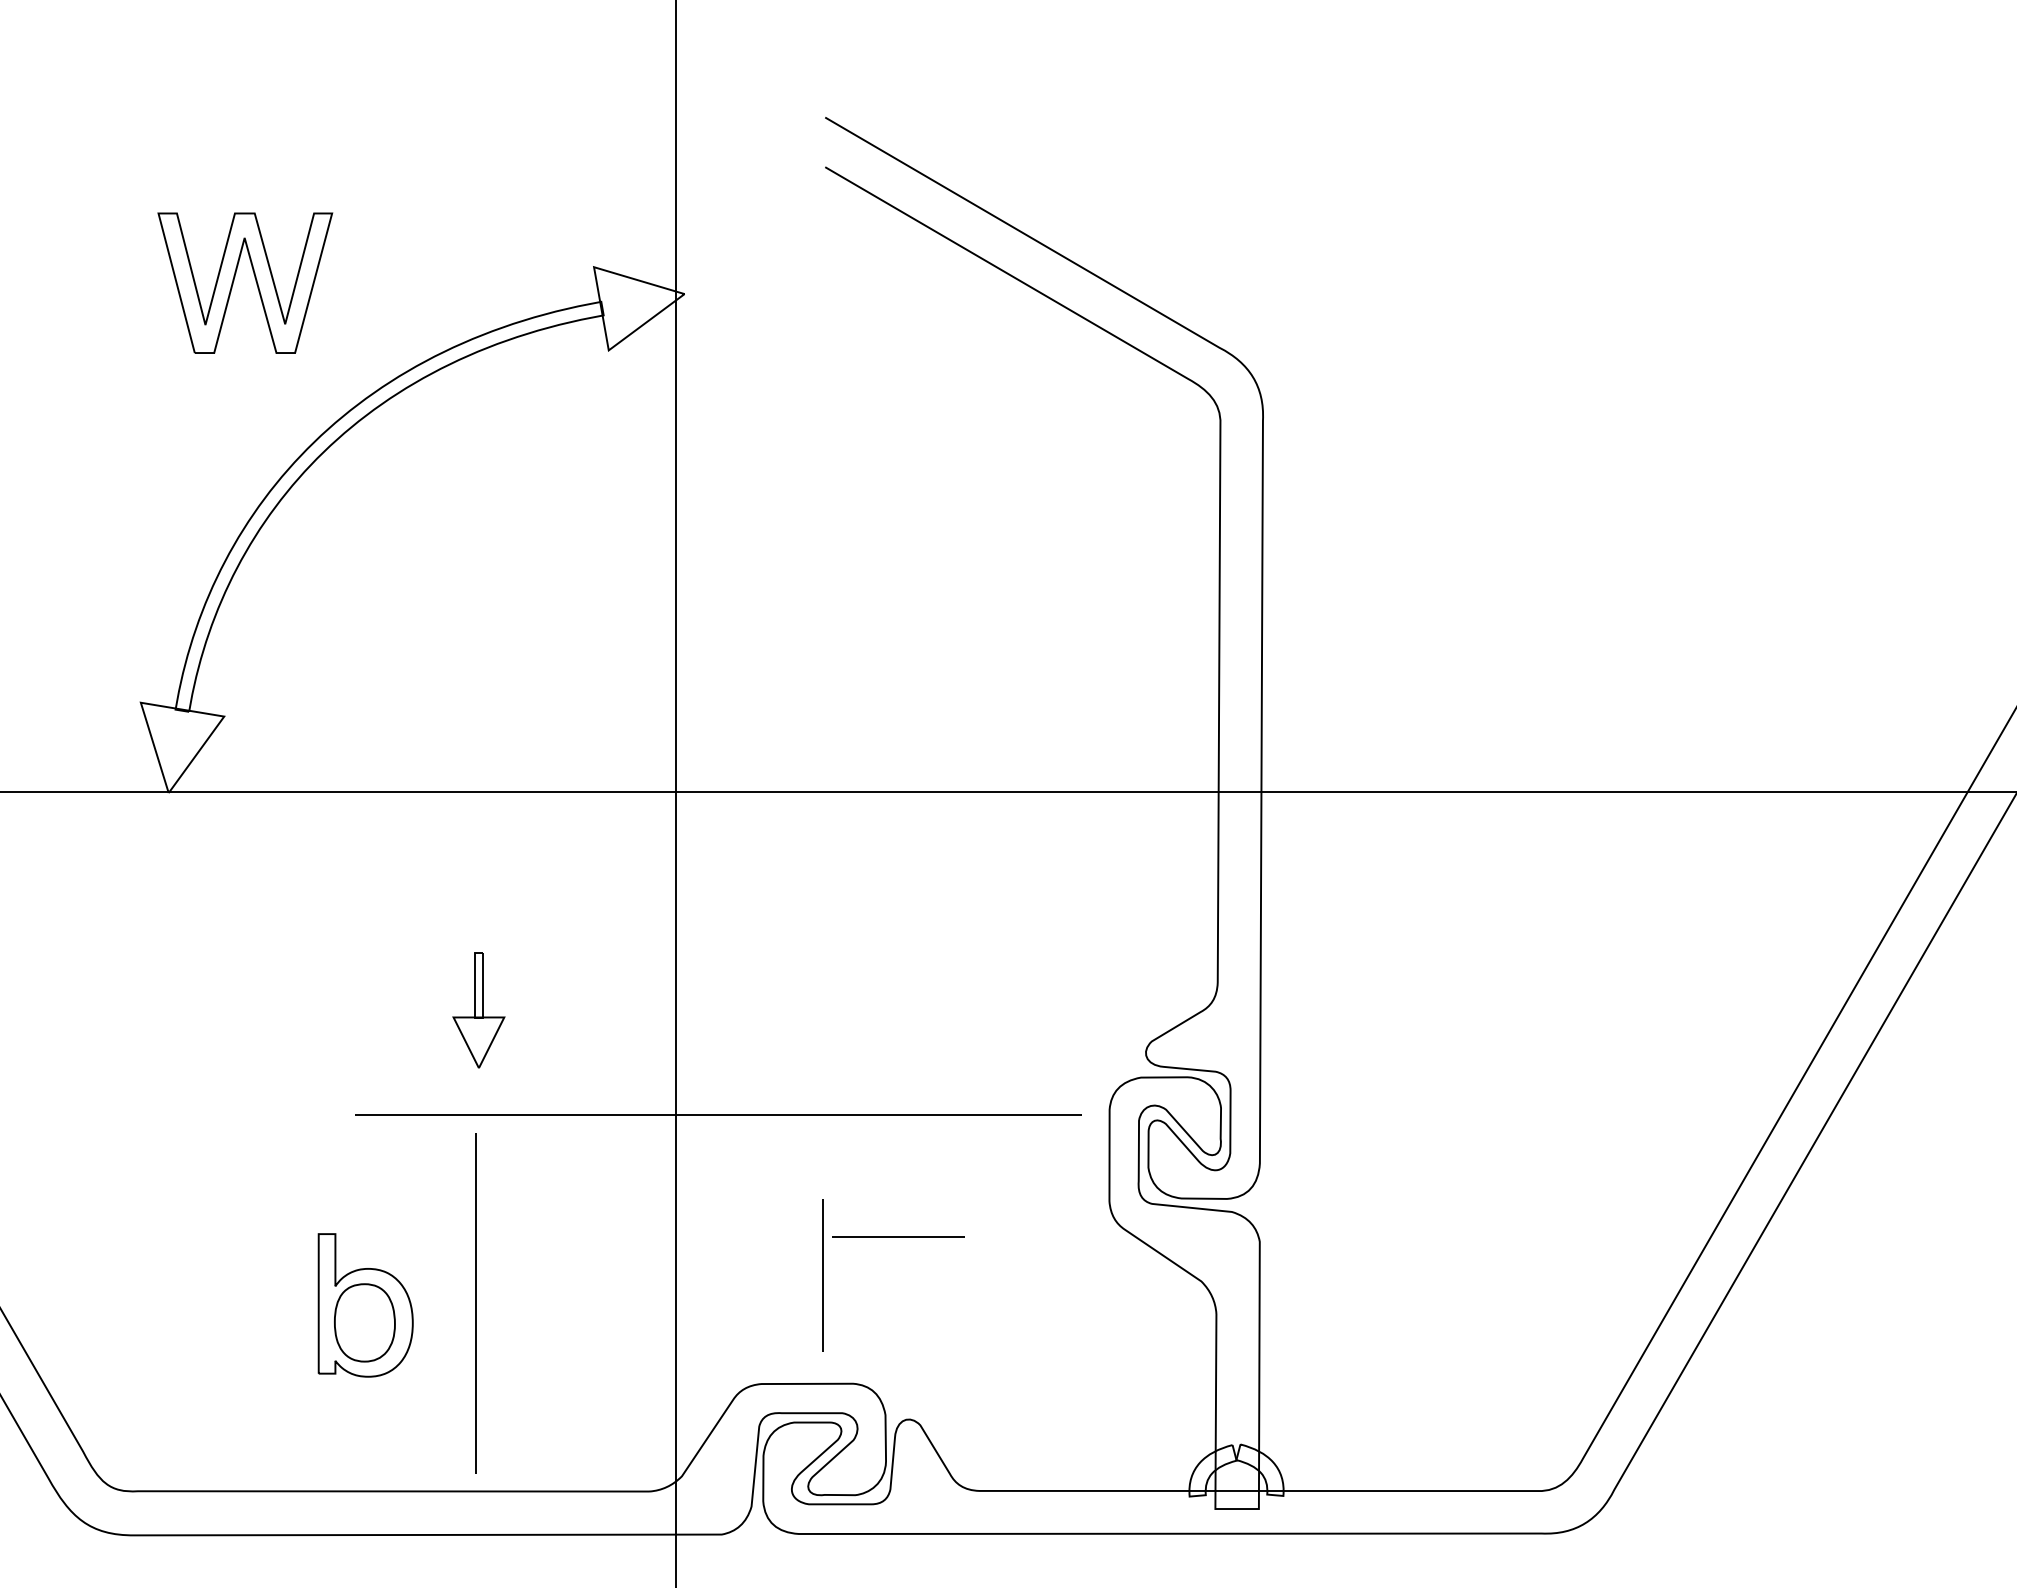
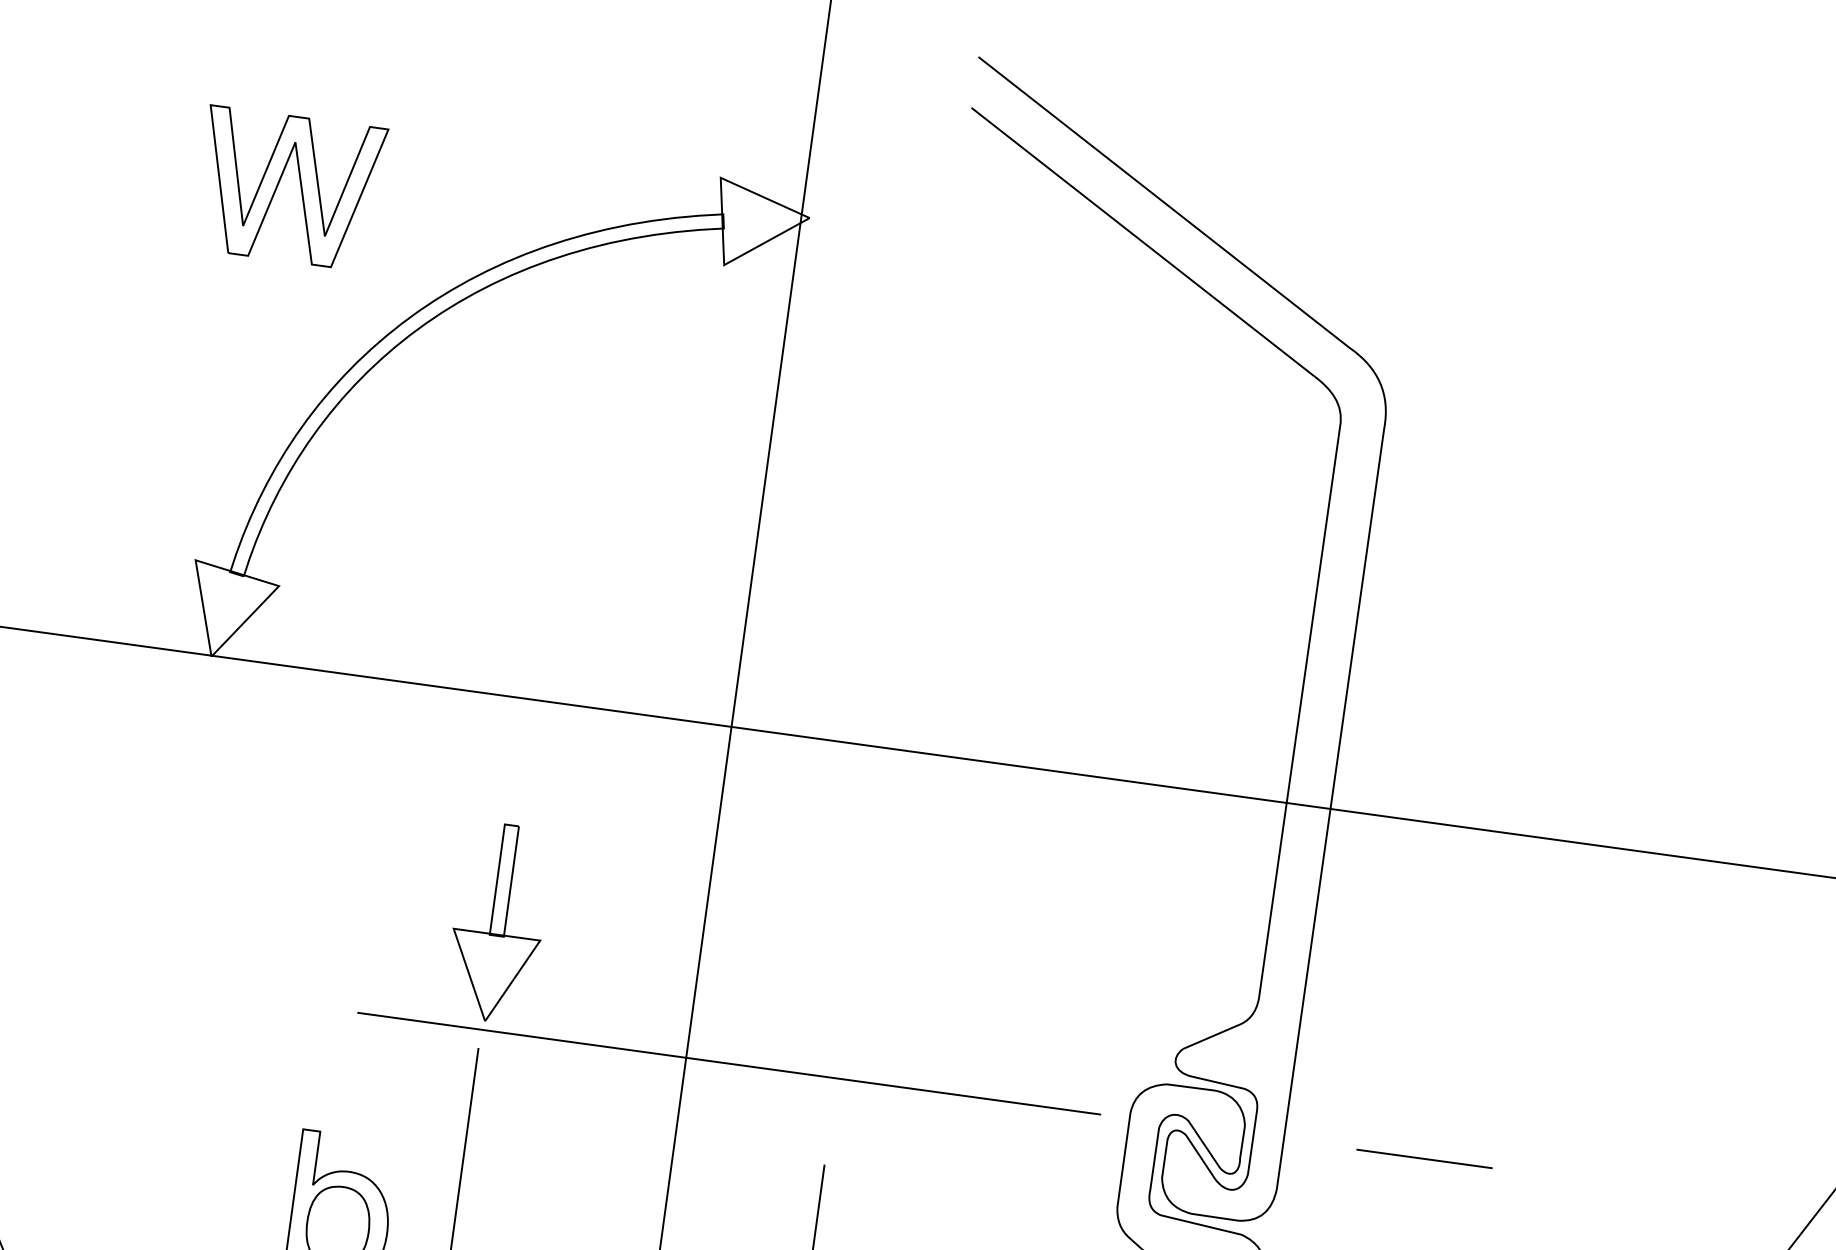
part: (255, 281) -> (300, 188), moved
part: (478, 1010) -> (498, 922), size x1.67
line: (898, 1236) -> (1424, 1158), moved

